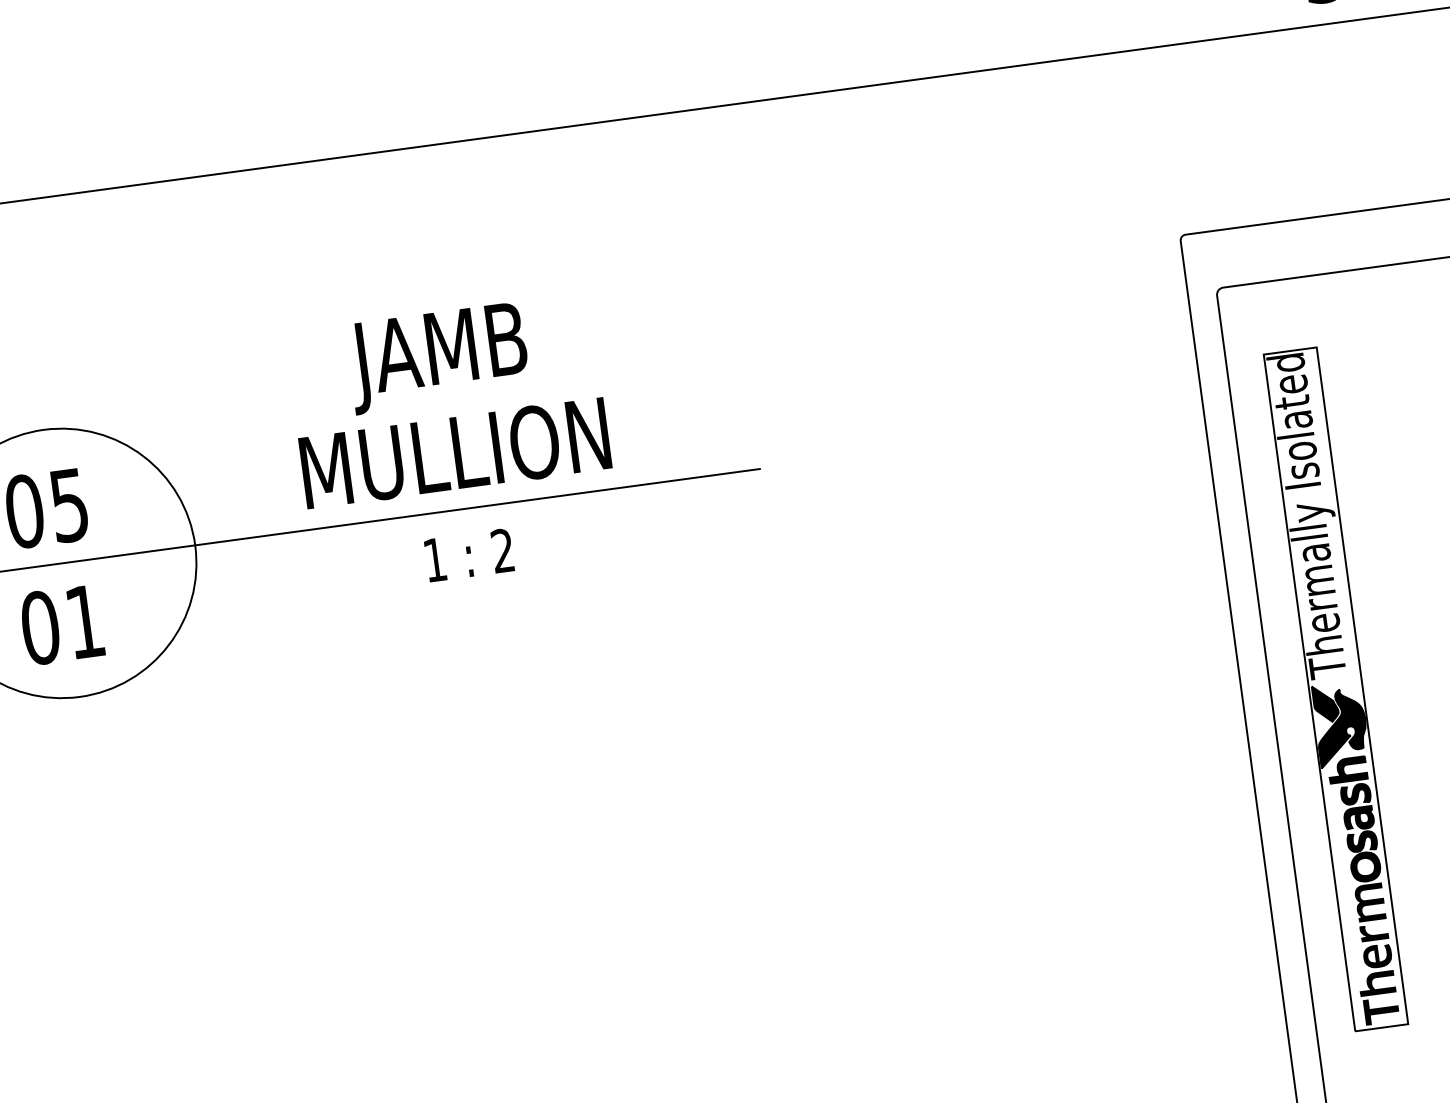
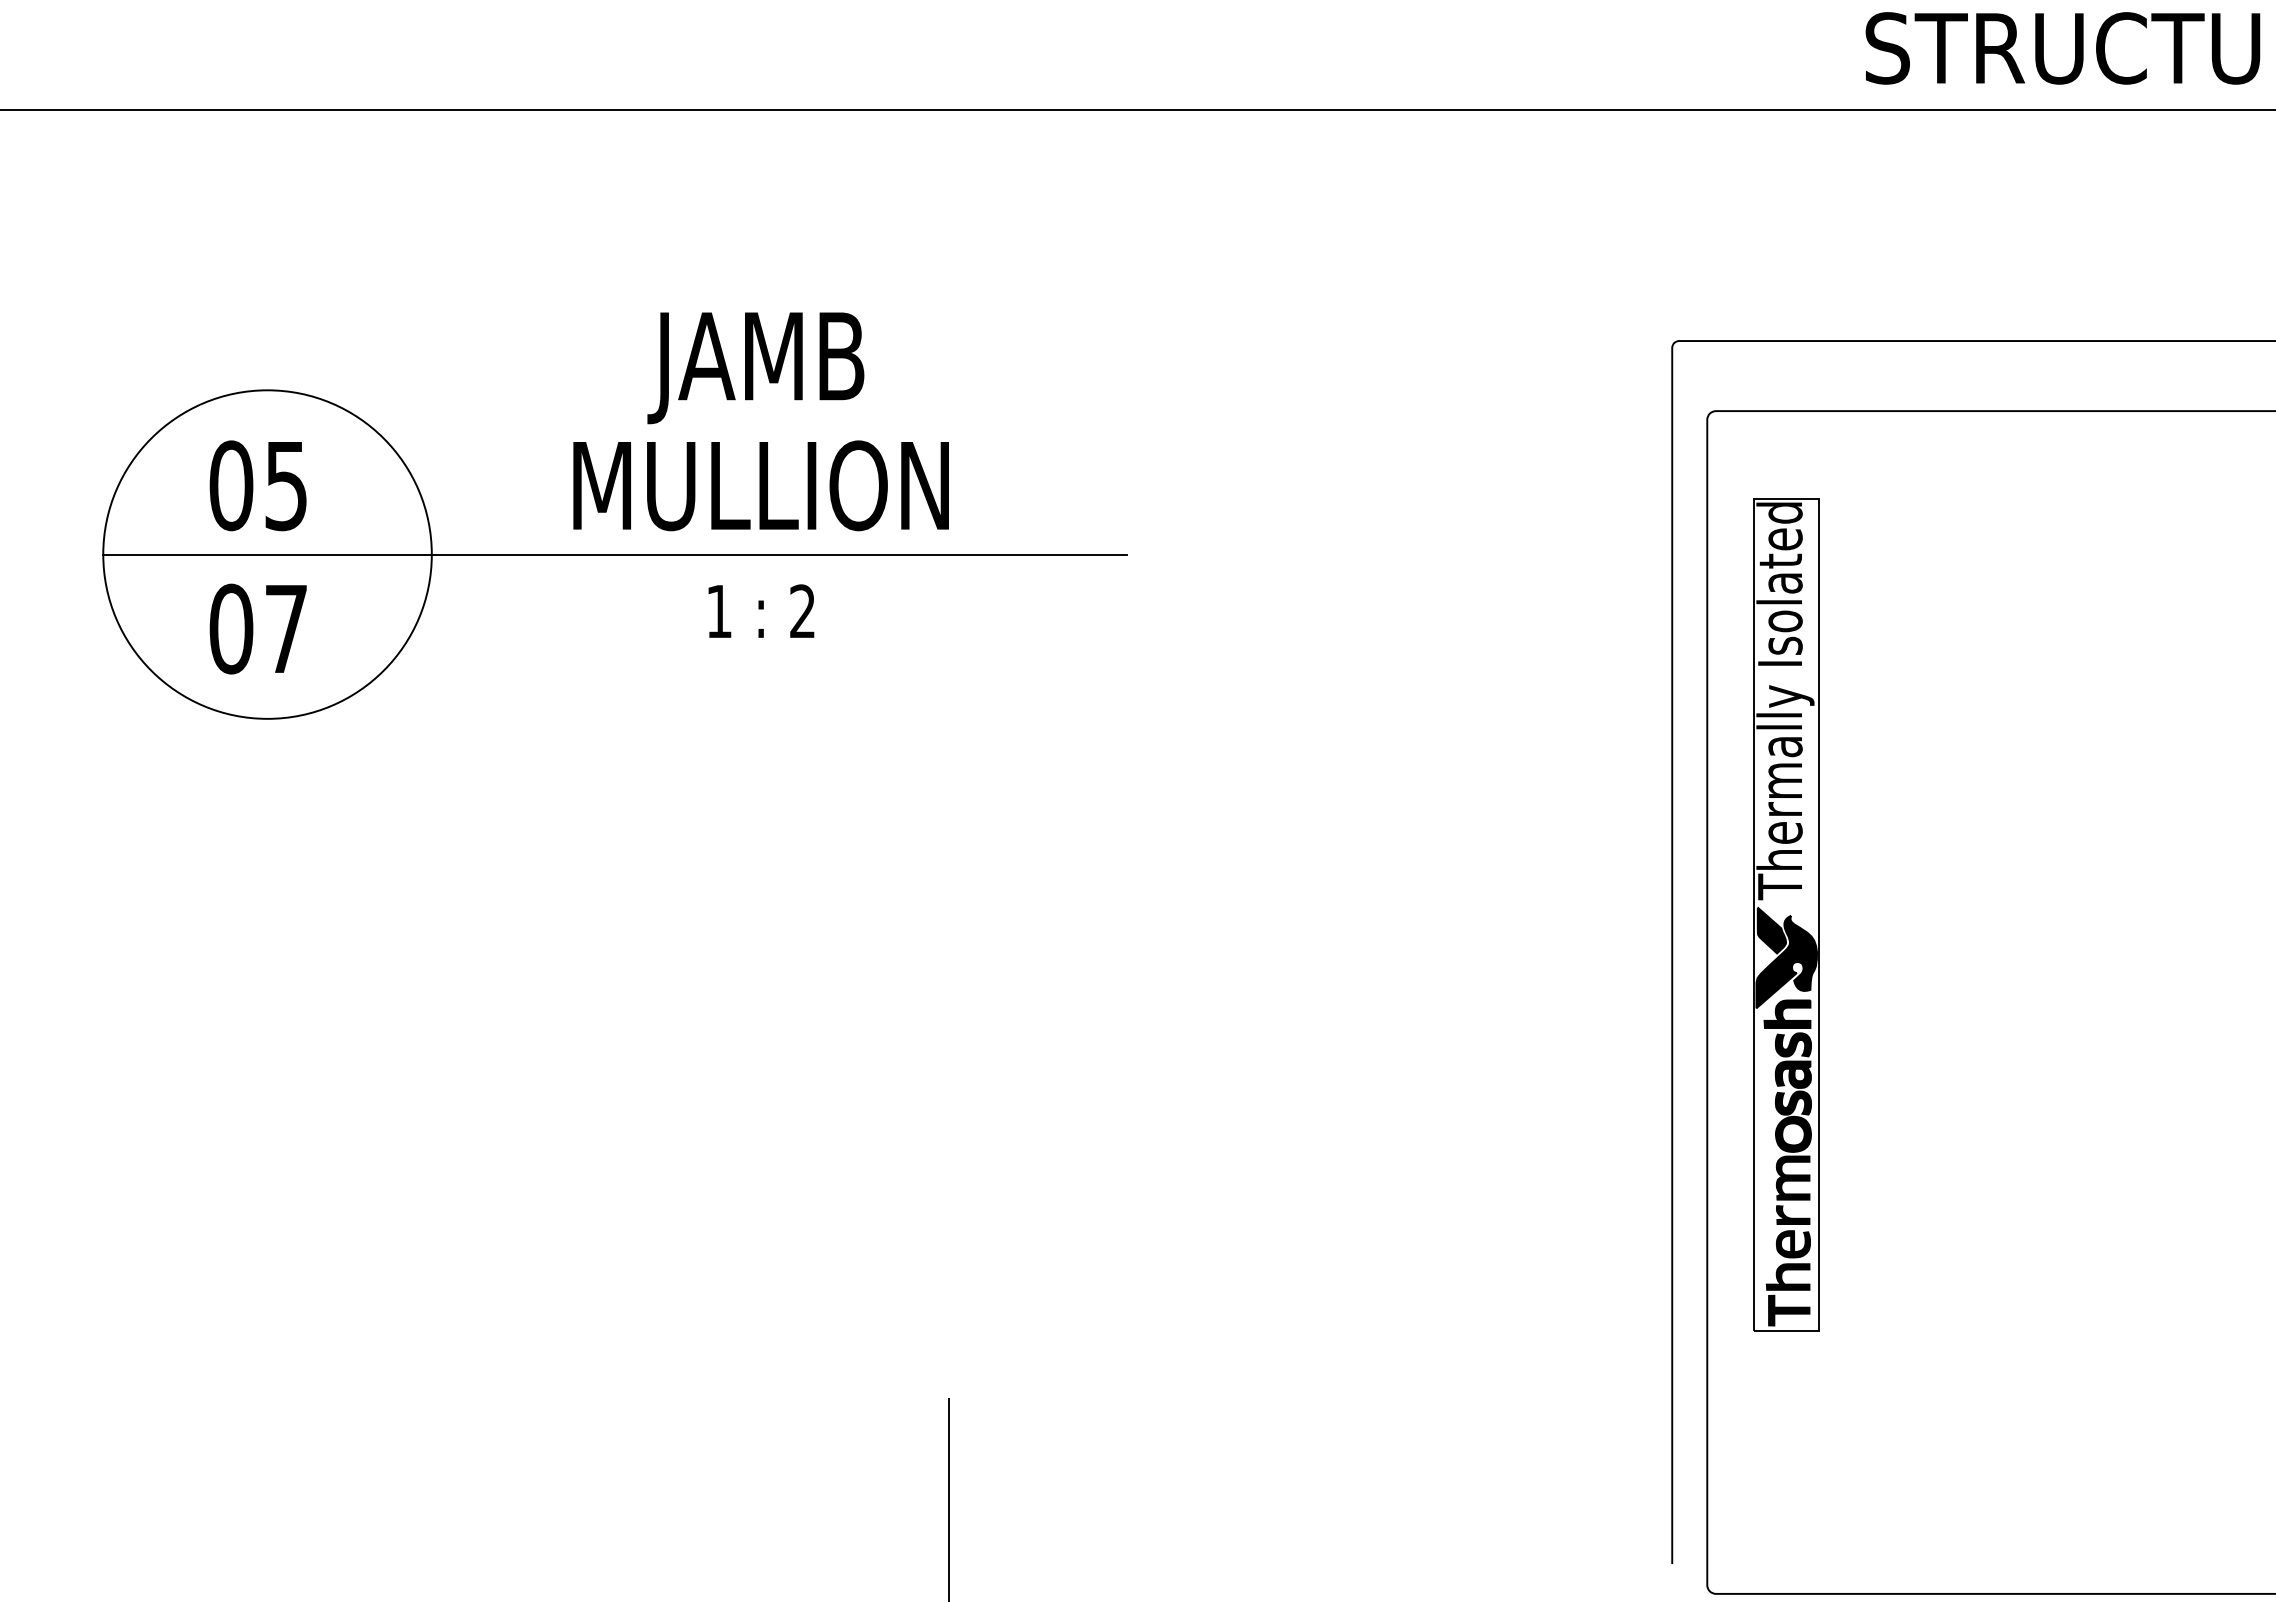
text: (85, 621) -> (286, 628), 01 -> 07

